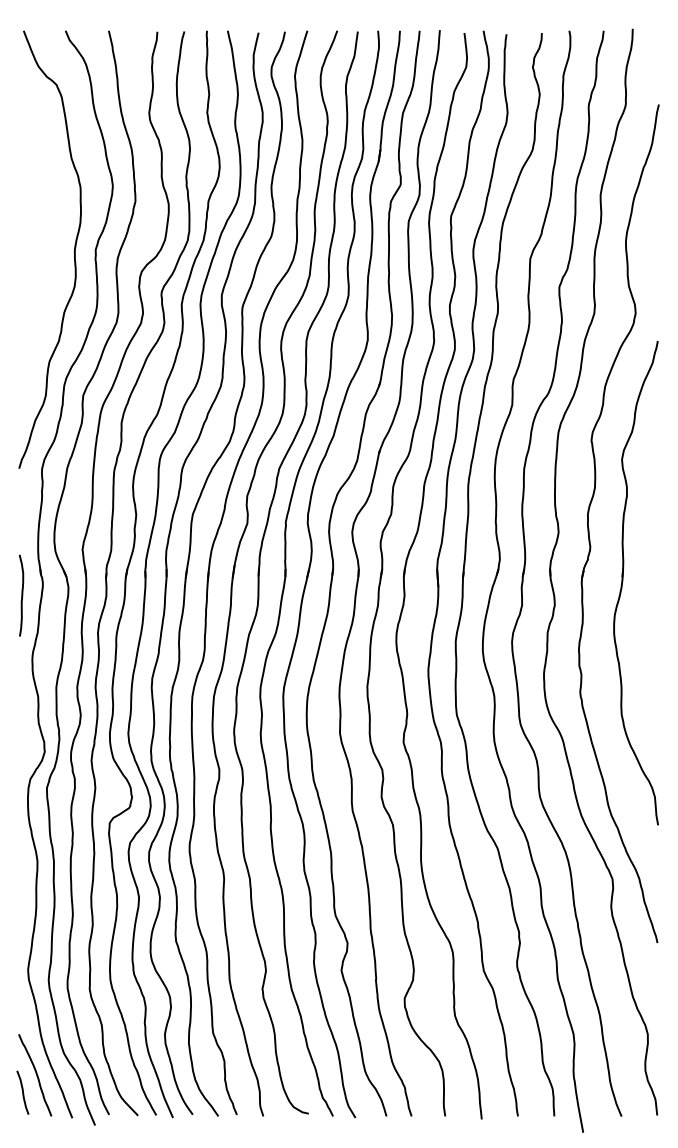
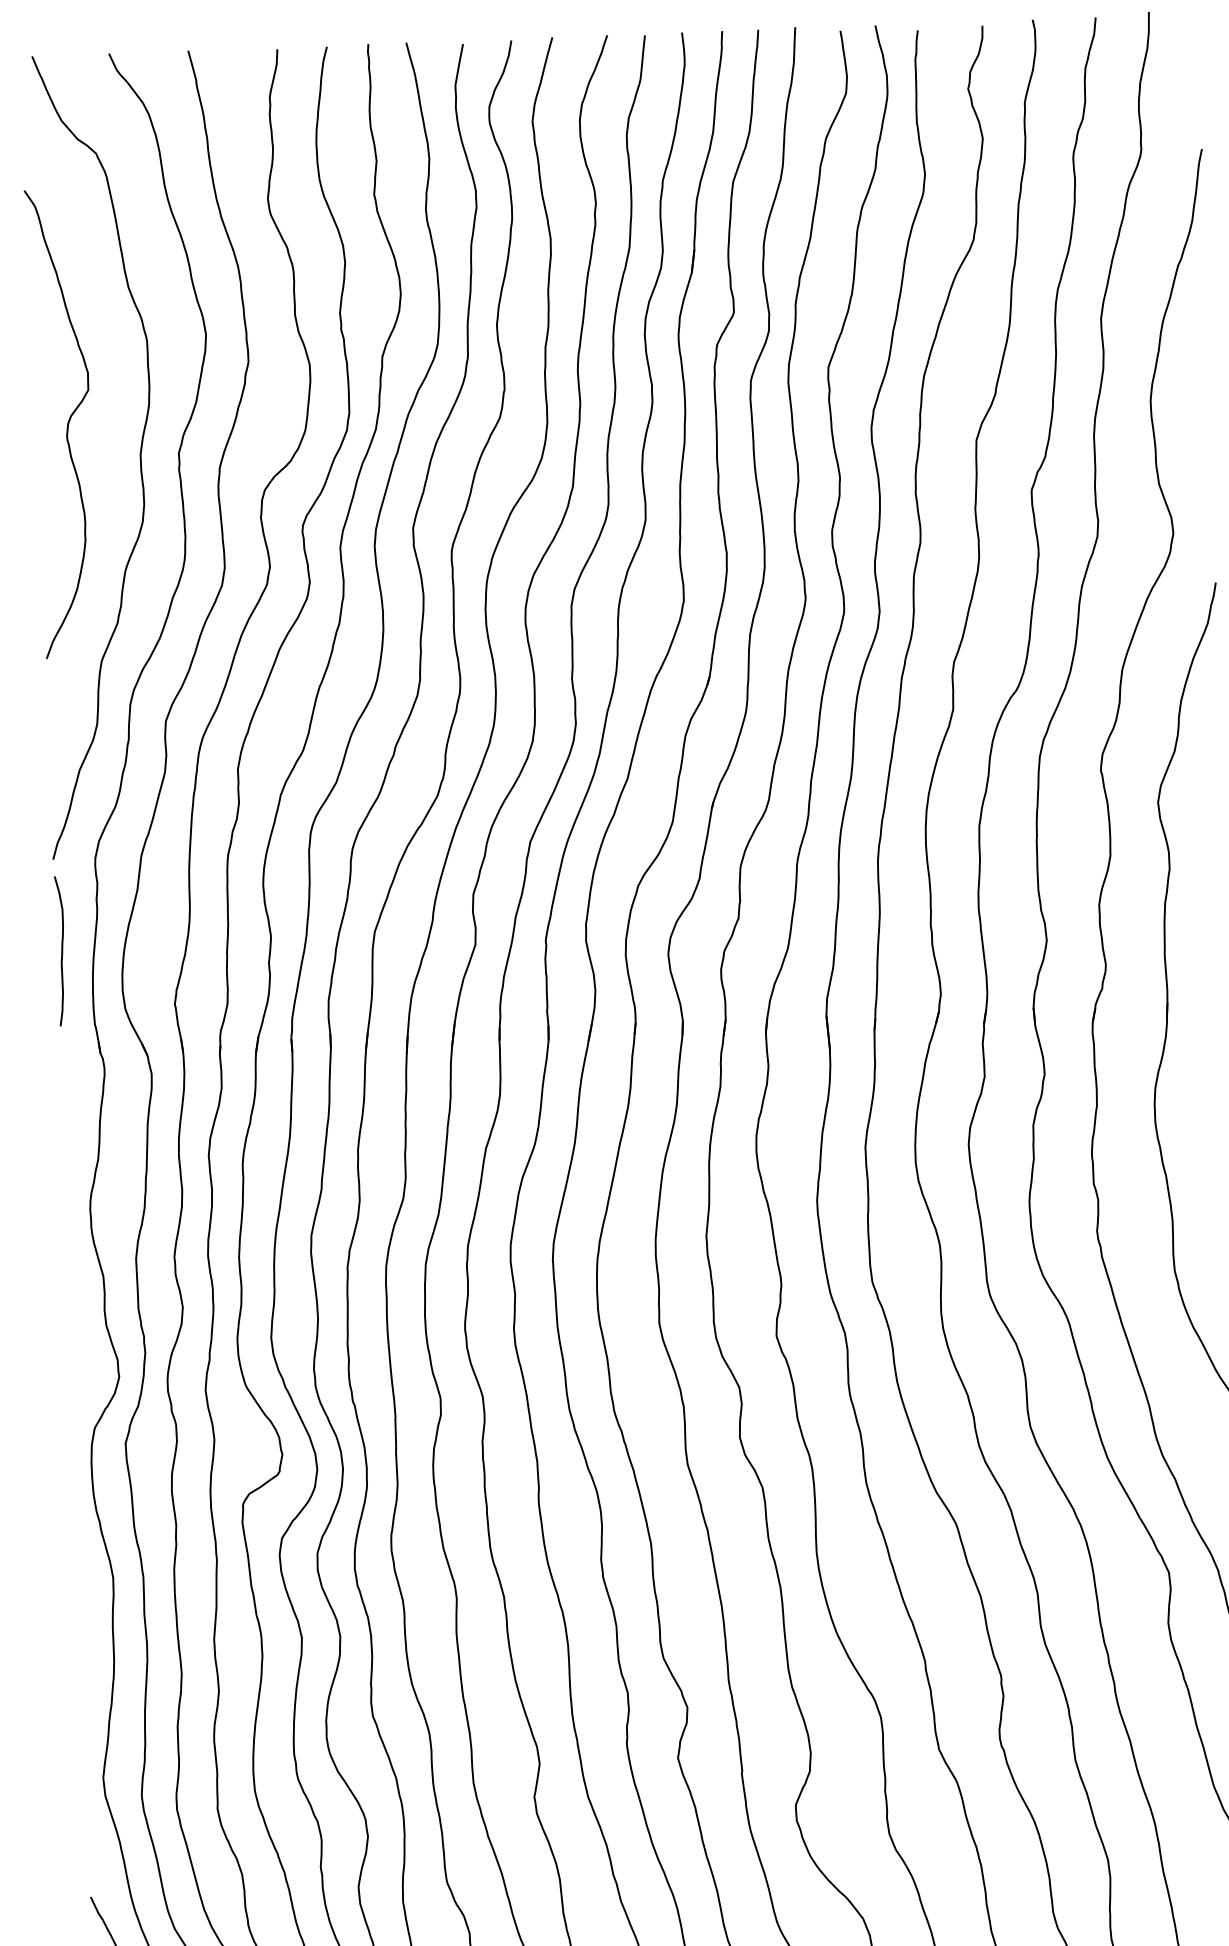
curve: (34, 233) -> (65, 427), added
curve: (21, 595) -> (60, 950), moved

